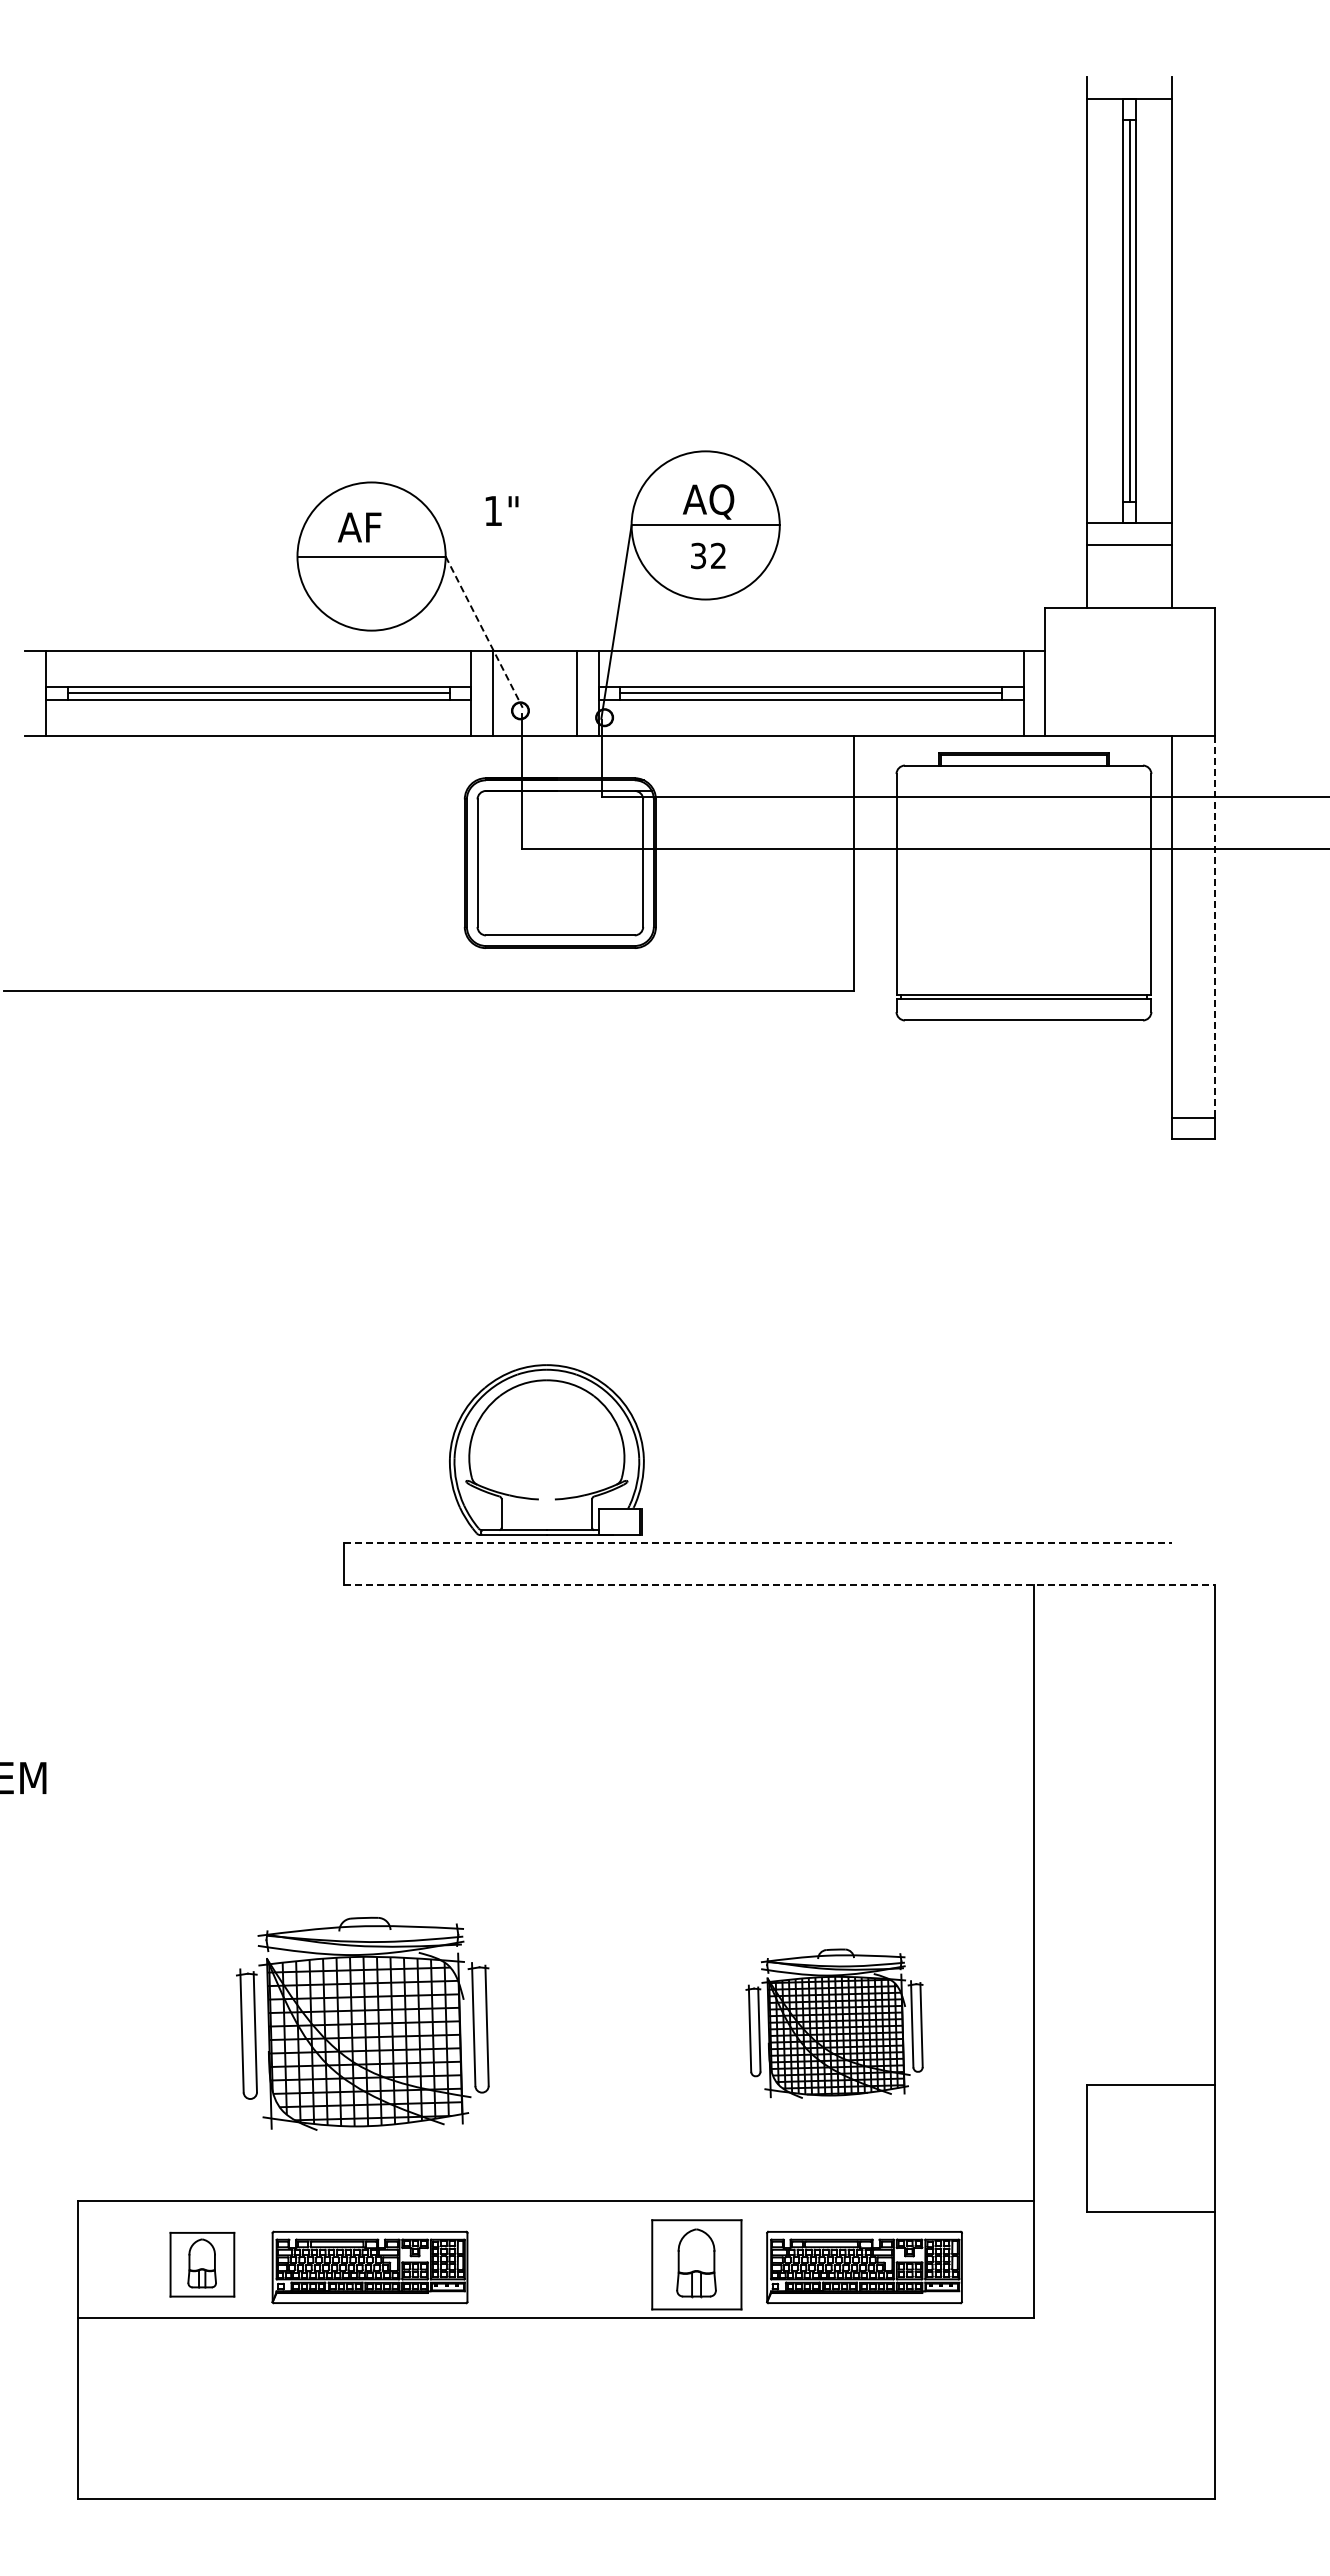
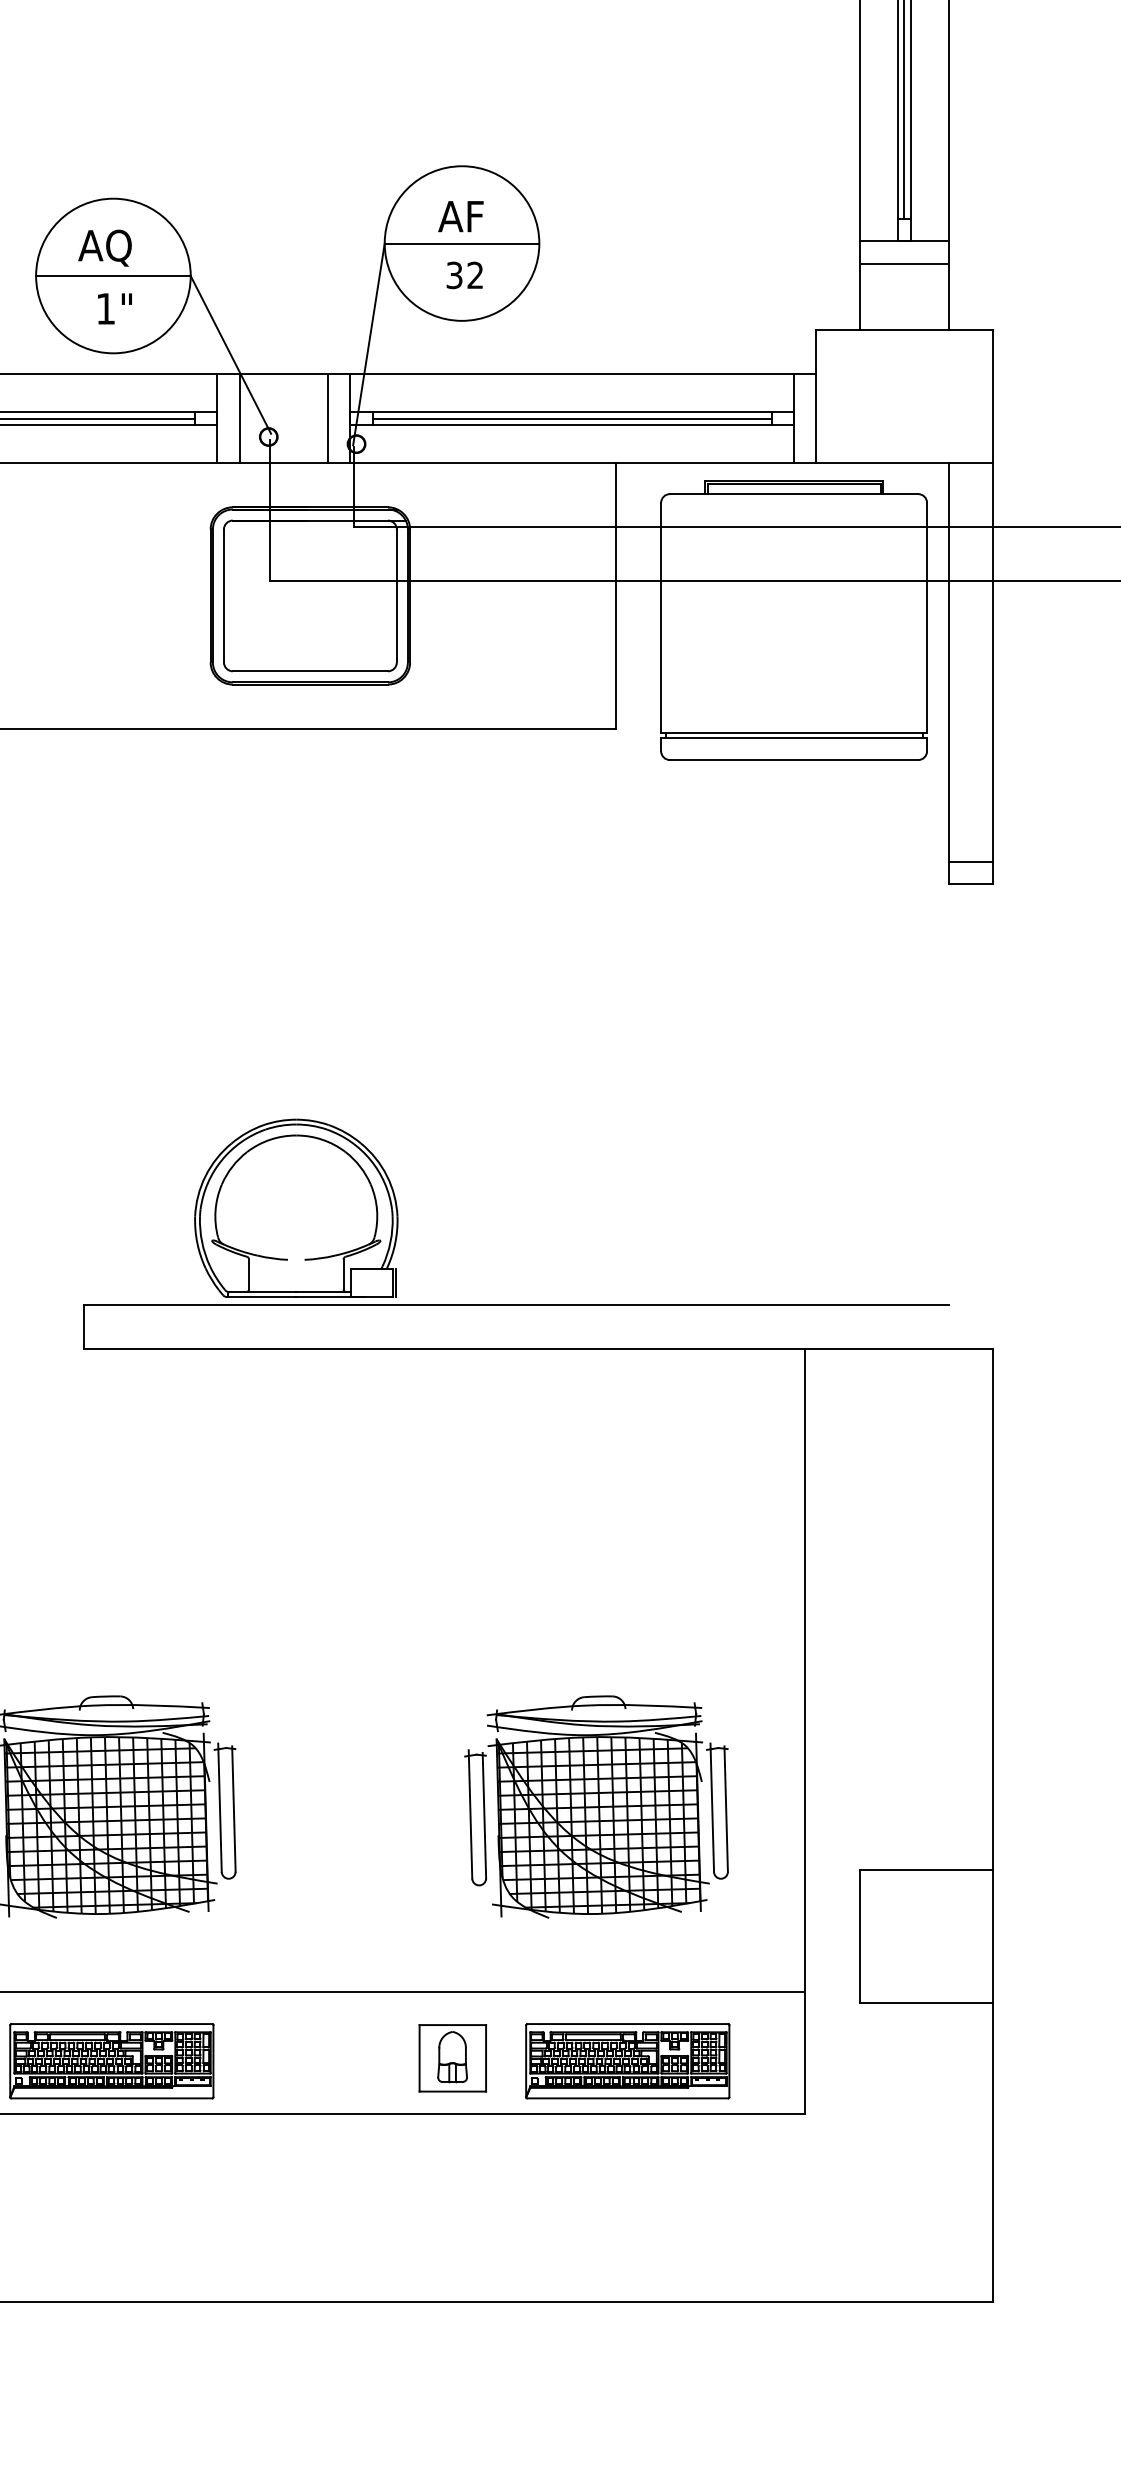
text: (721, 501) -> (478, 218), AQ -> AF
text: (501, 510) -> (114, 308), moved
text: (376, 529) -> (118, 247), AF -> AQ
line: (484, 632) -> (231, 355), dashed -> solid
line: (1214, 927) -> (992, 663), dashed -> solid
line: (758, 1542) -> (517, 1304), dashed -> solid
line: (779, 1585) -> (539, 1349), dashed -> solid
part: (834, 2023) -> (596, 1806), size x1.43
part: (696, 2264) -> (452, 2058), size x0.71

